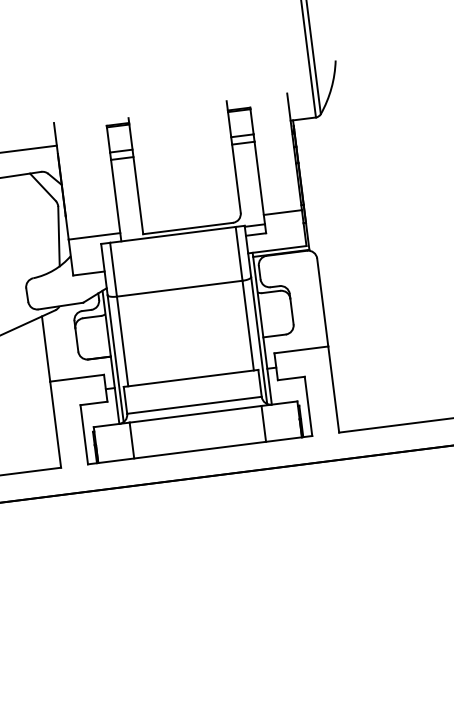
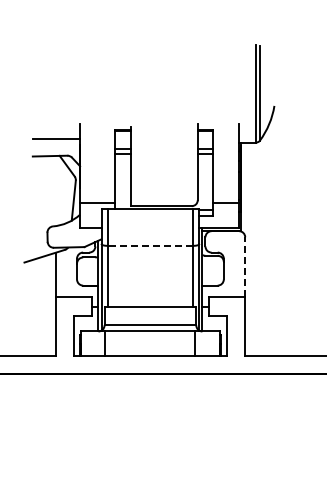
line: (179, 288) -> (150, 245), solid -> dashed
line: (323, 302) -> (245, 267), solid -> dashed

